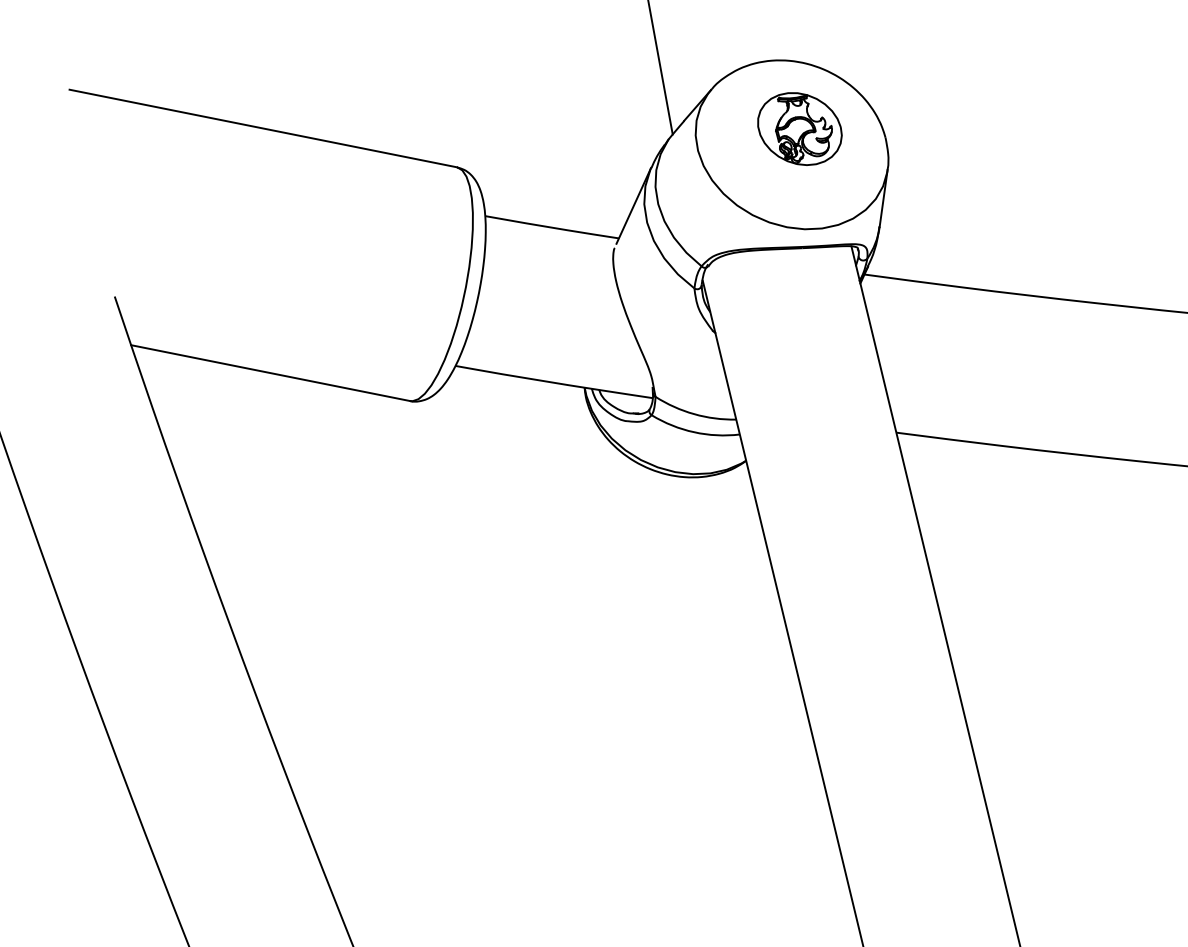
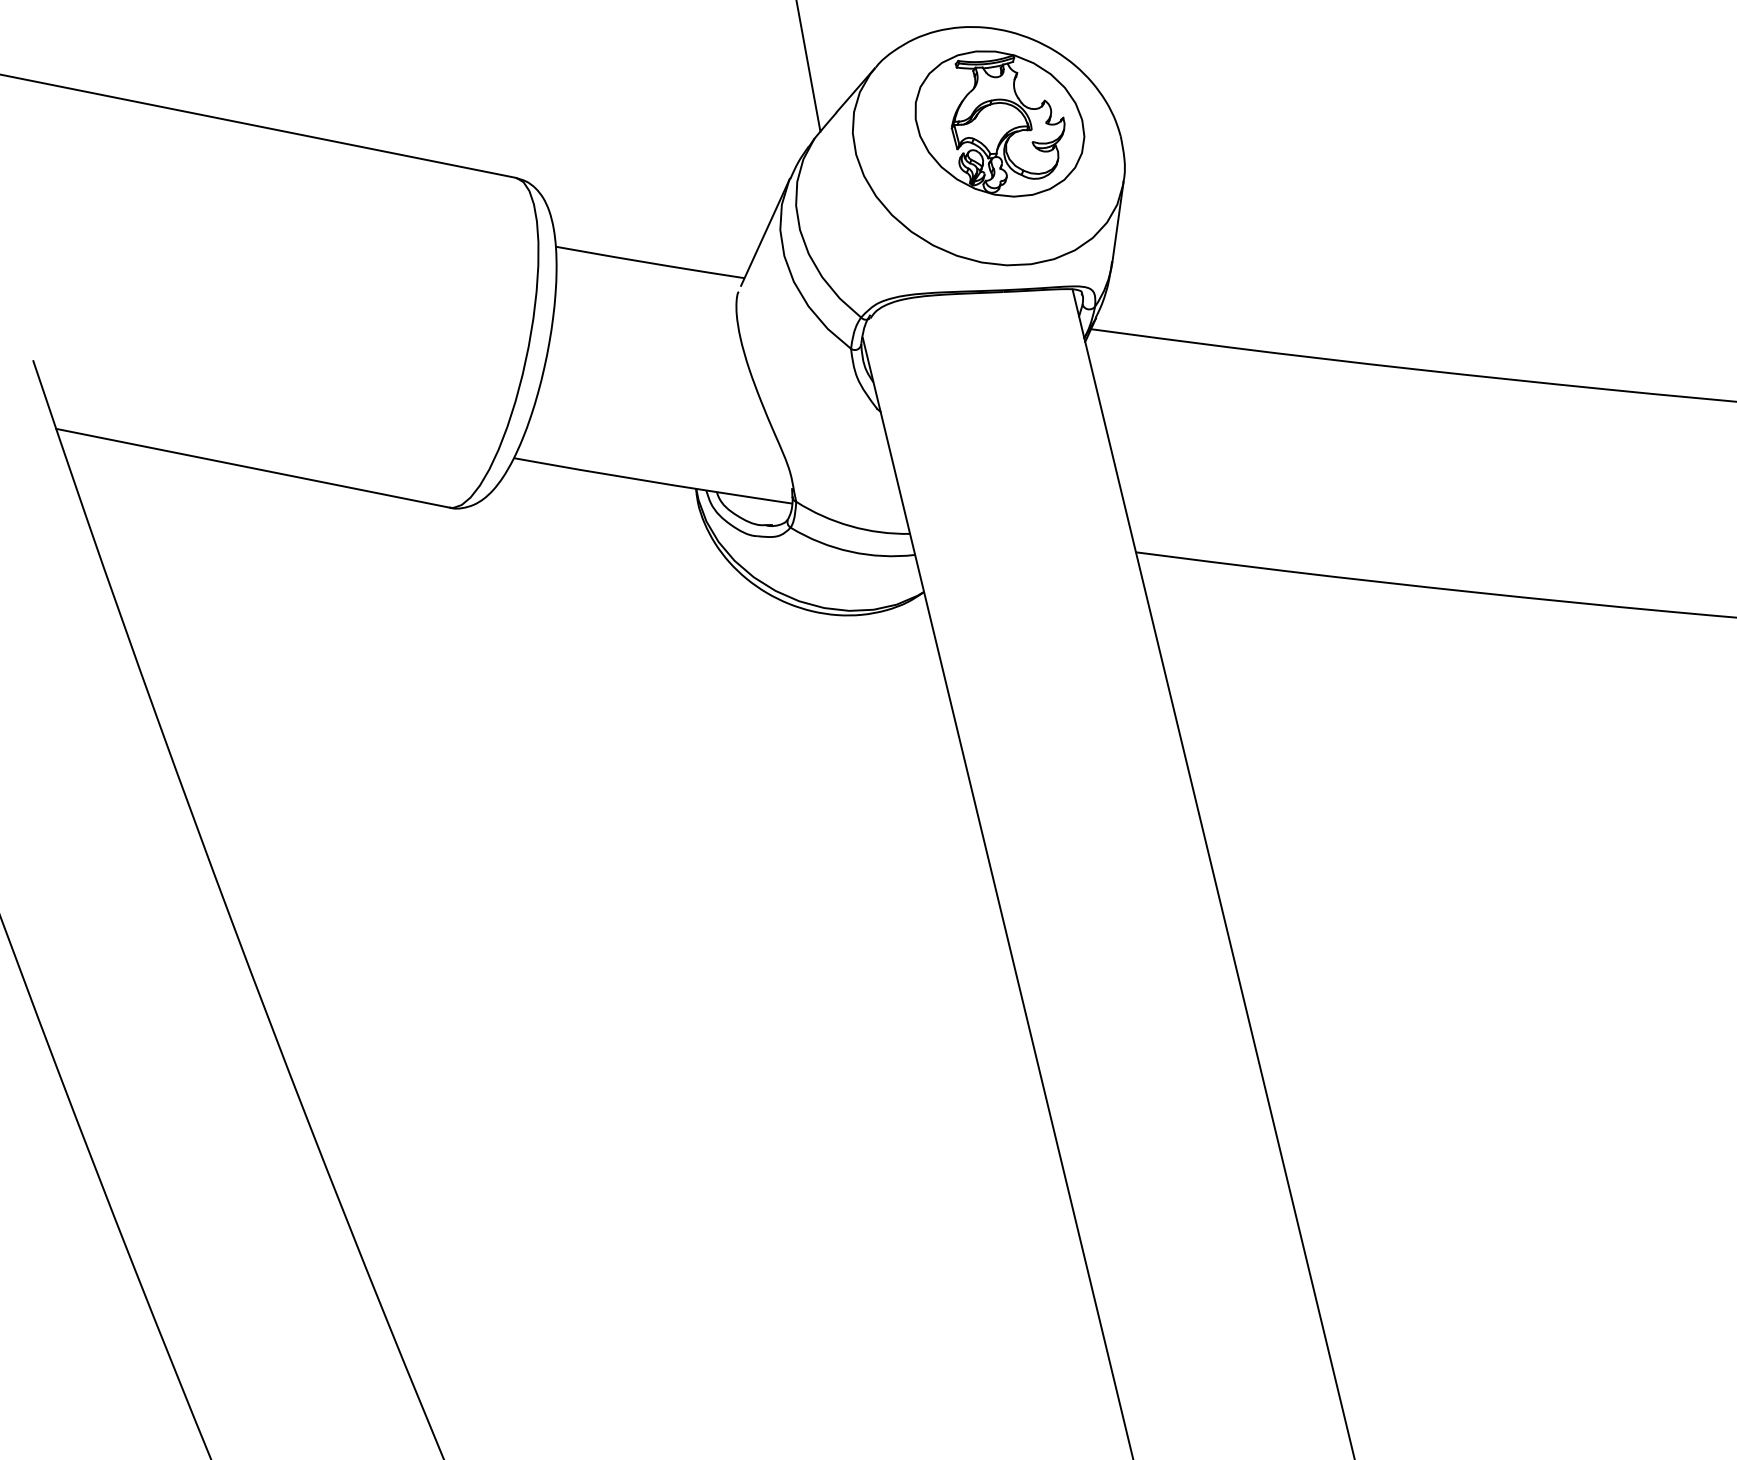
part: (799, 128) -> (999, 123), size x1.43

